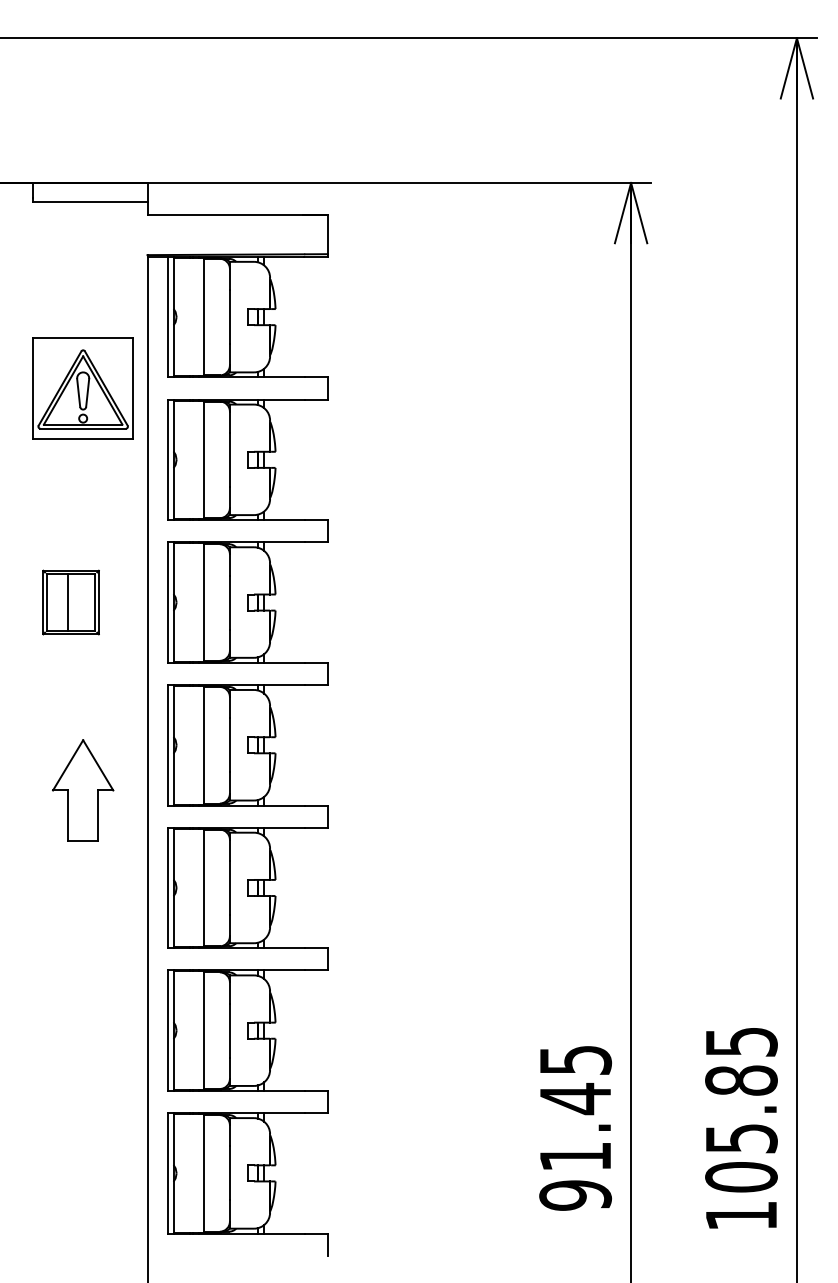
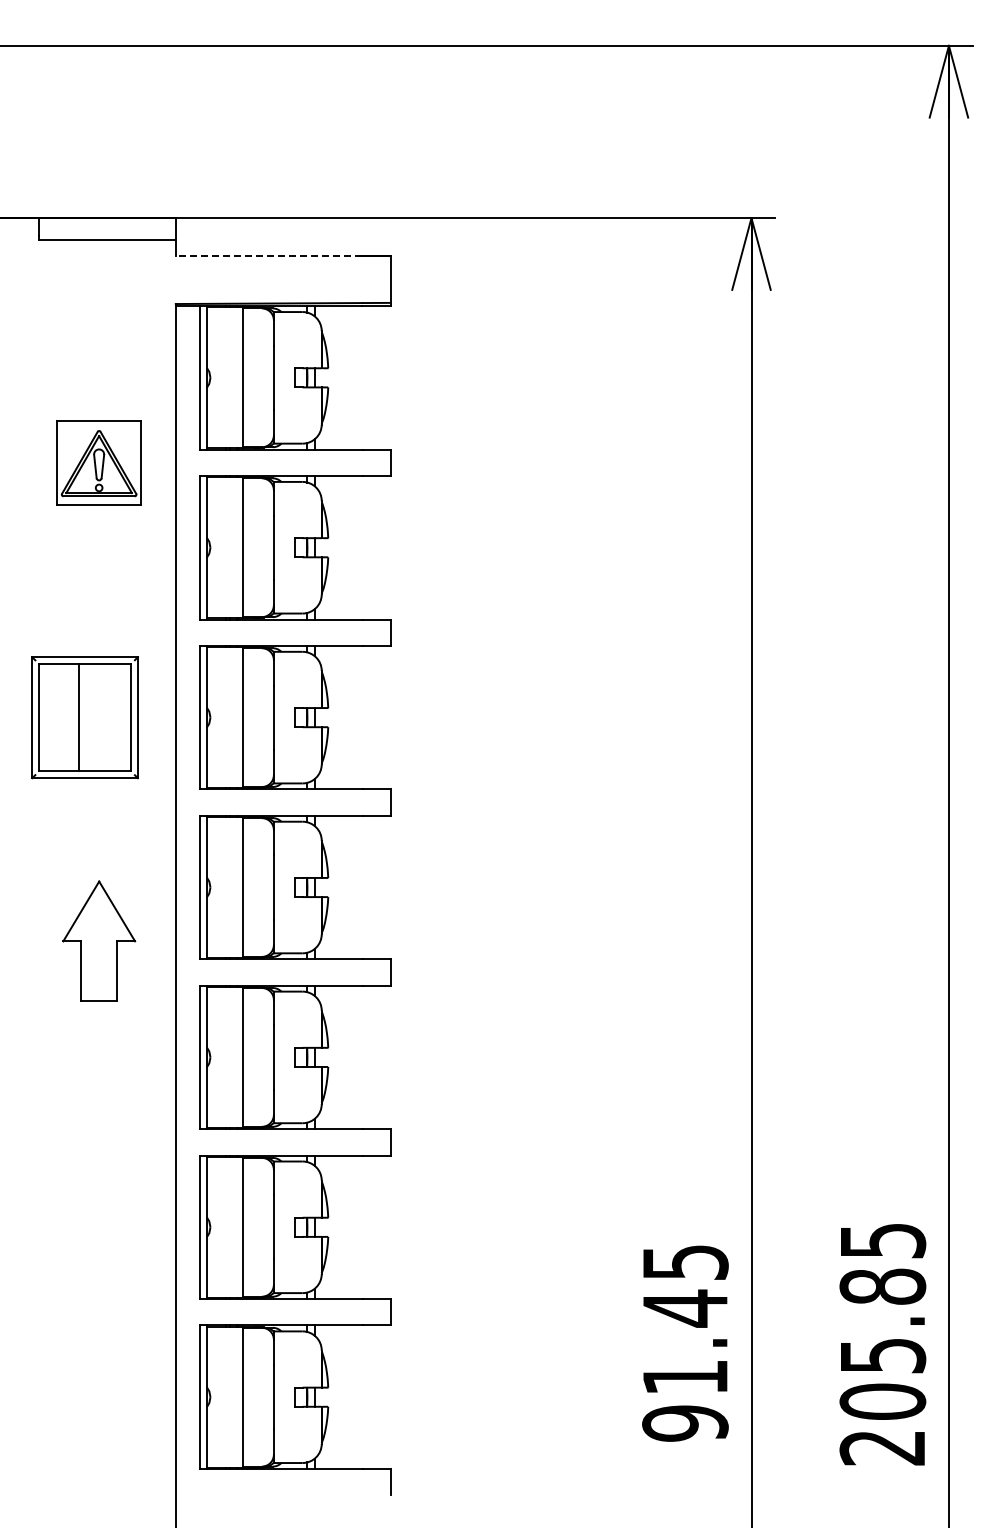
line: (225, 214) -> (268, 255), solid -> dashed
part: (82, 388) -> (98, 462), size x0.7
part: (70, 602) -> (84, 717), size x1.6
text: (740, 1216) -> (881, 1448), 105.85 -> 205.85

